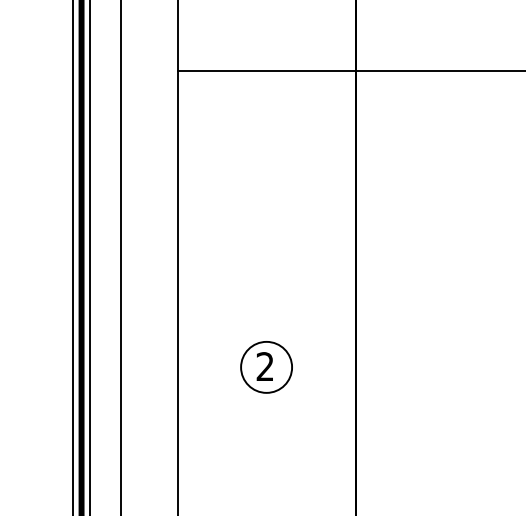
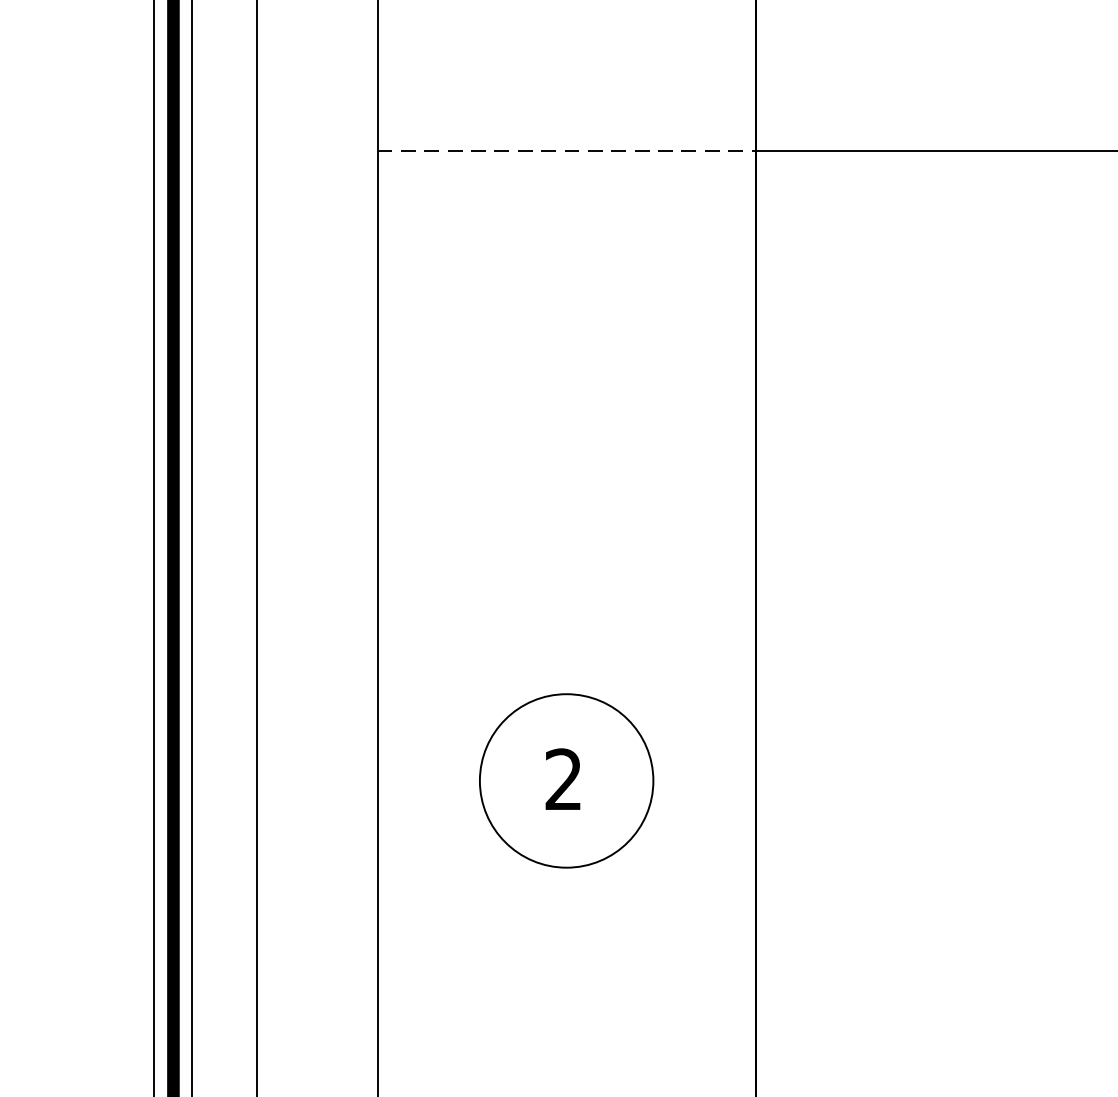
line: (266, 70) -> (566, 150), solid -> dashed
circle: (266, 366) -> (566, 779), size x1.6

